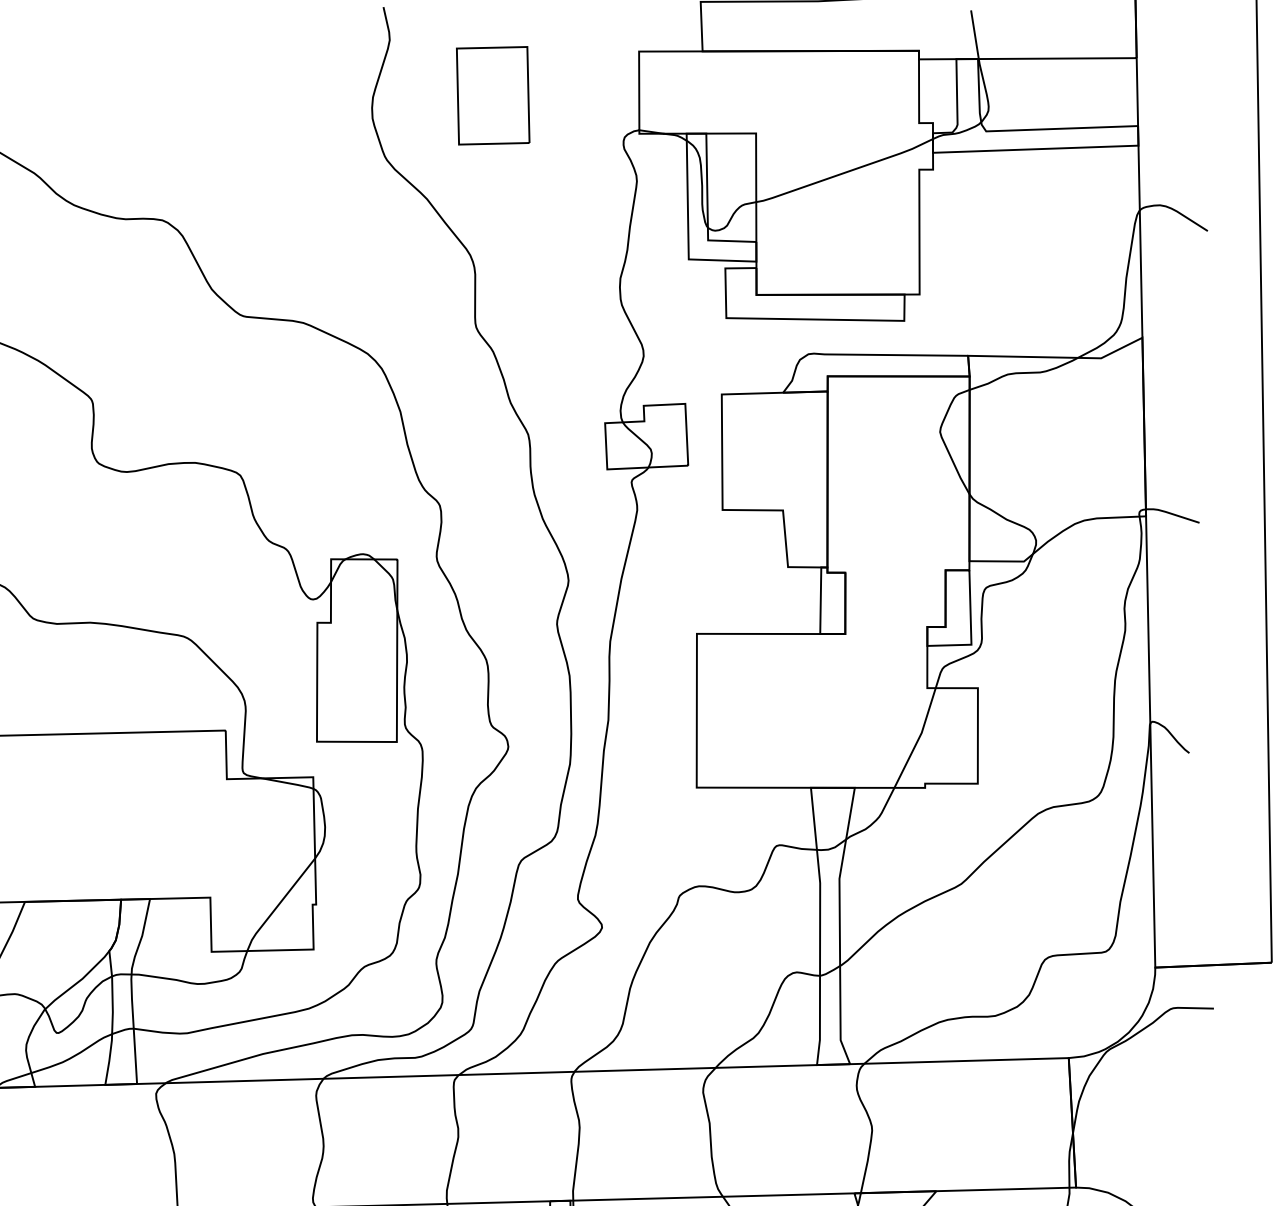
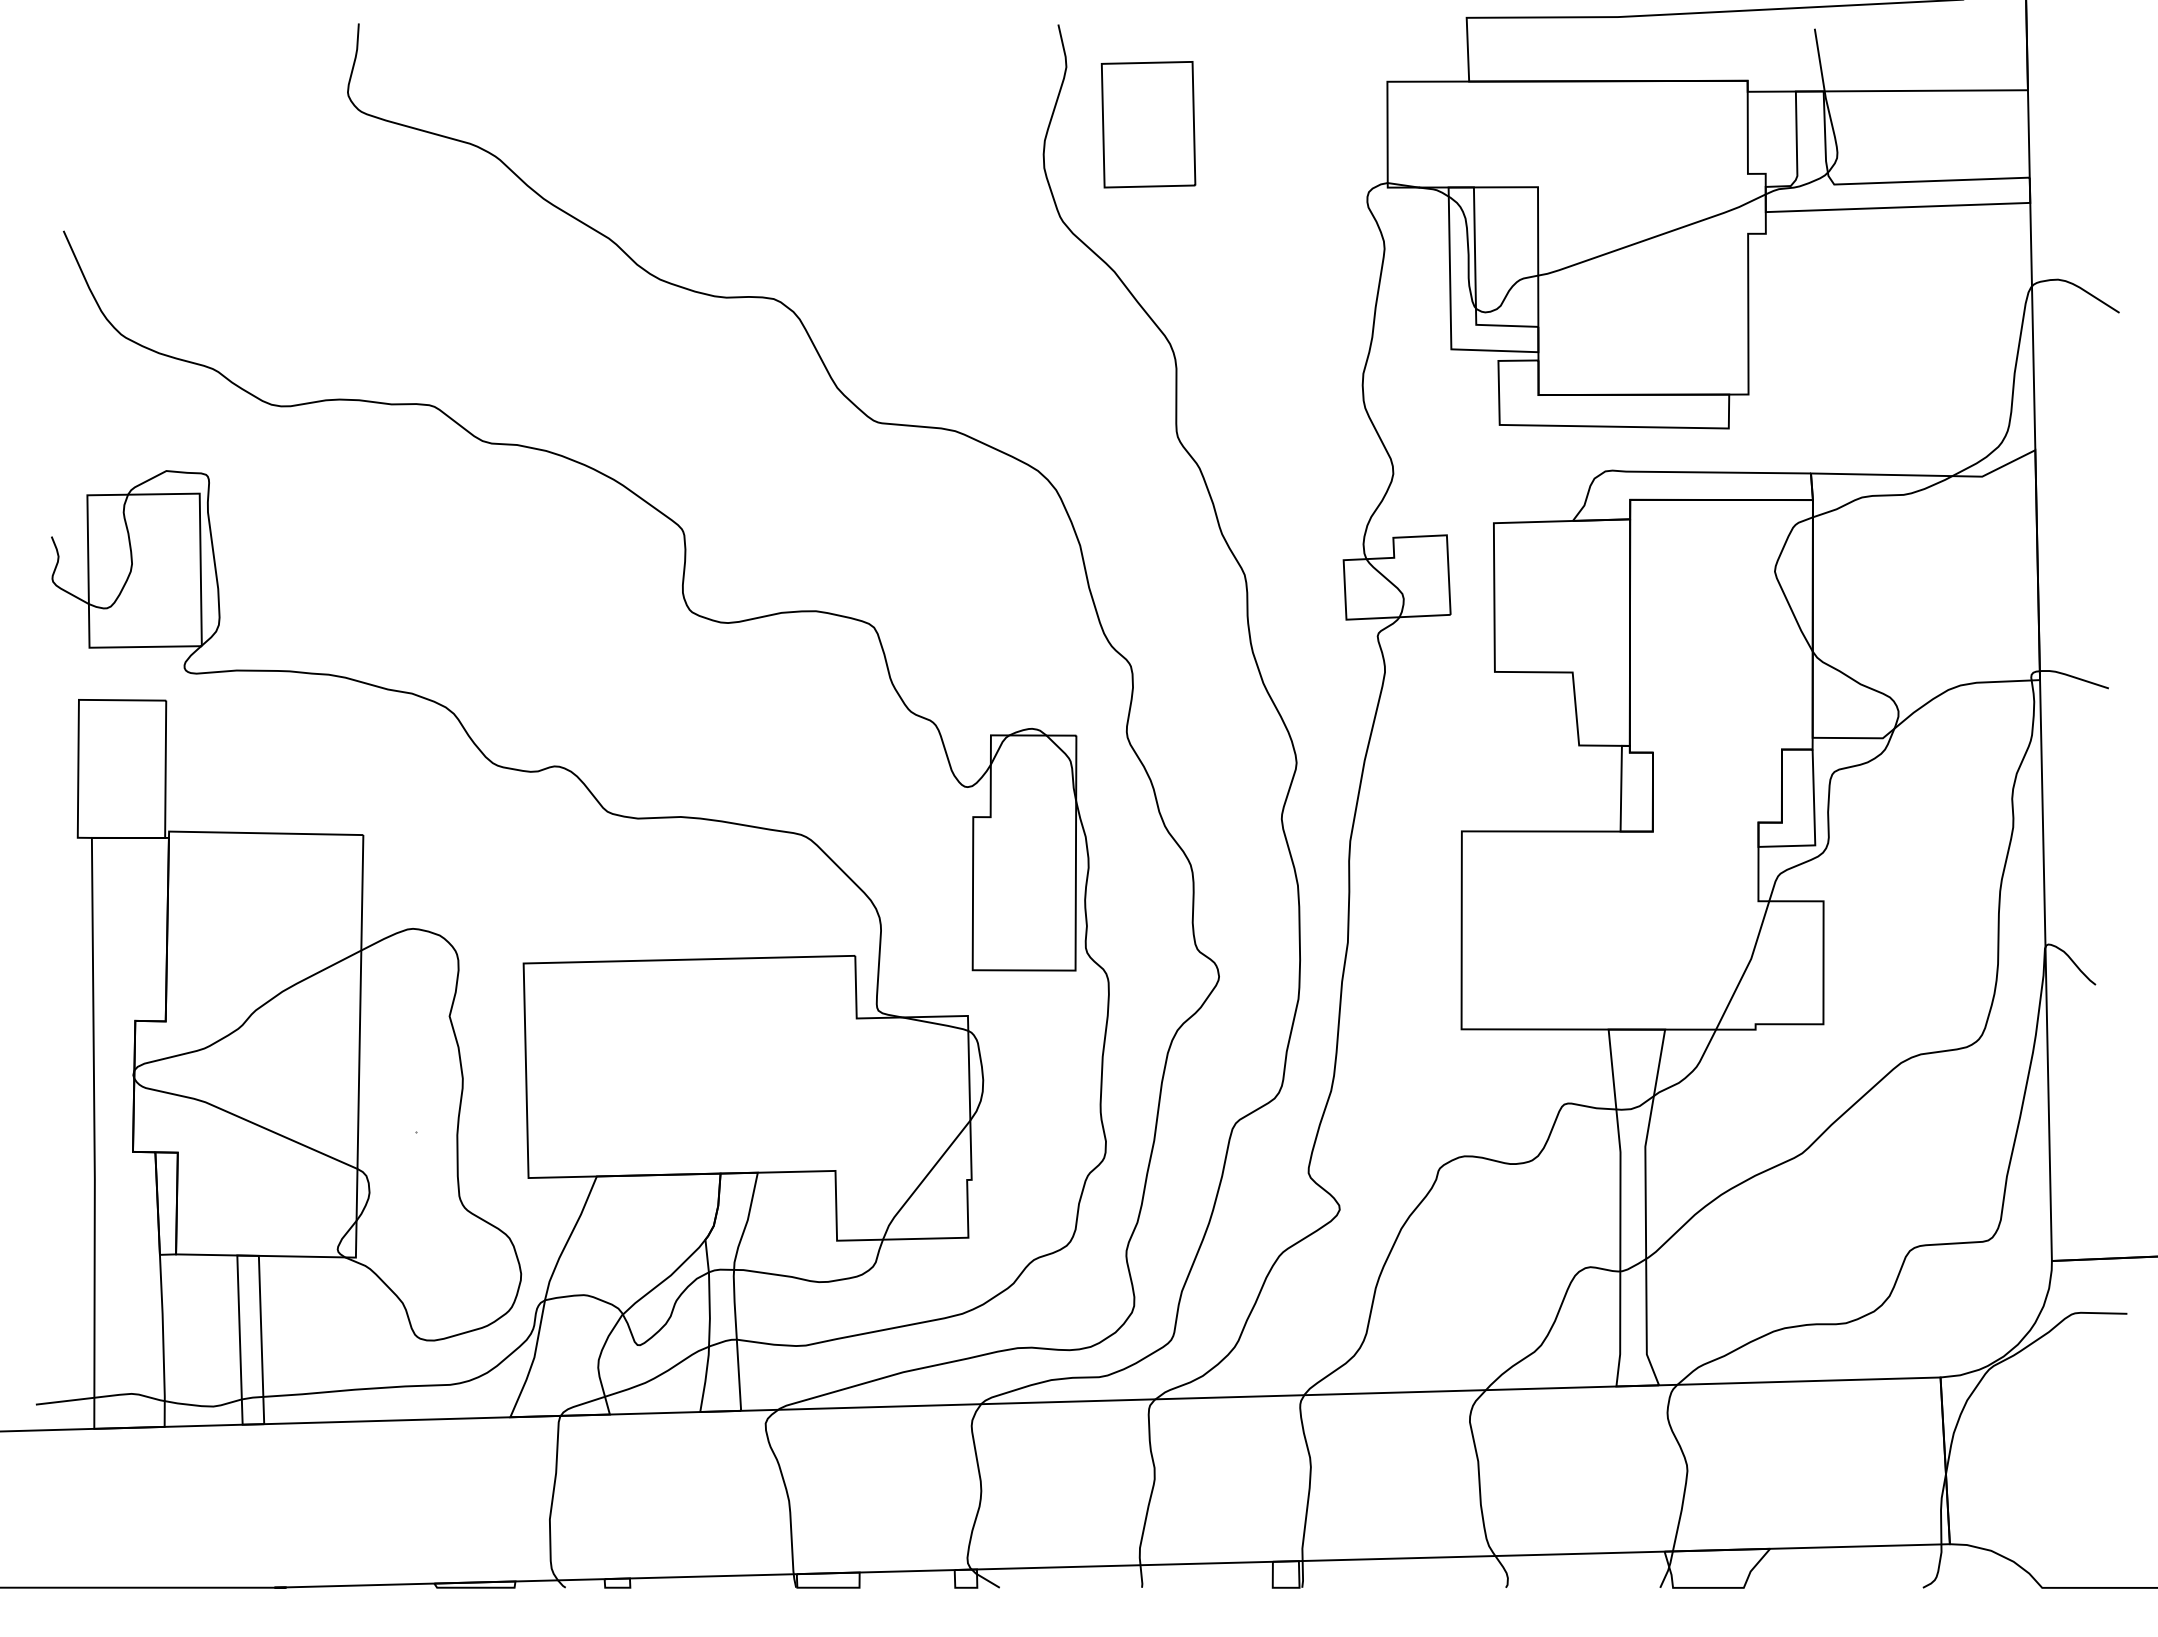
part: (493, 95) -> (1148, 124), moved

